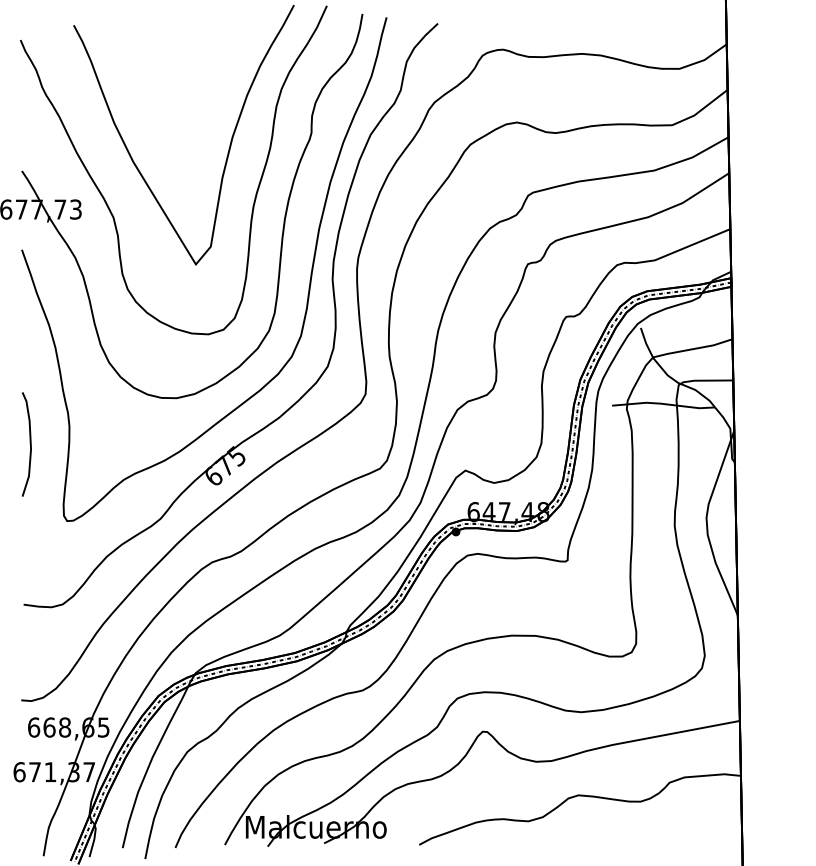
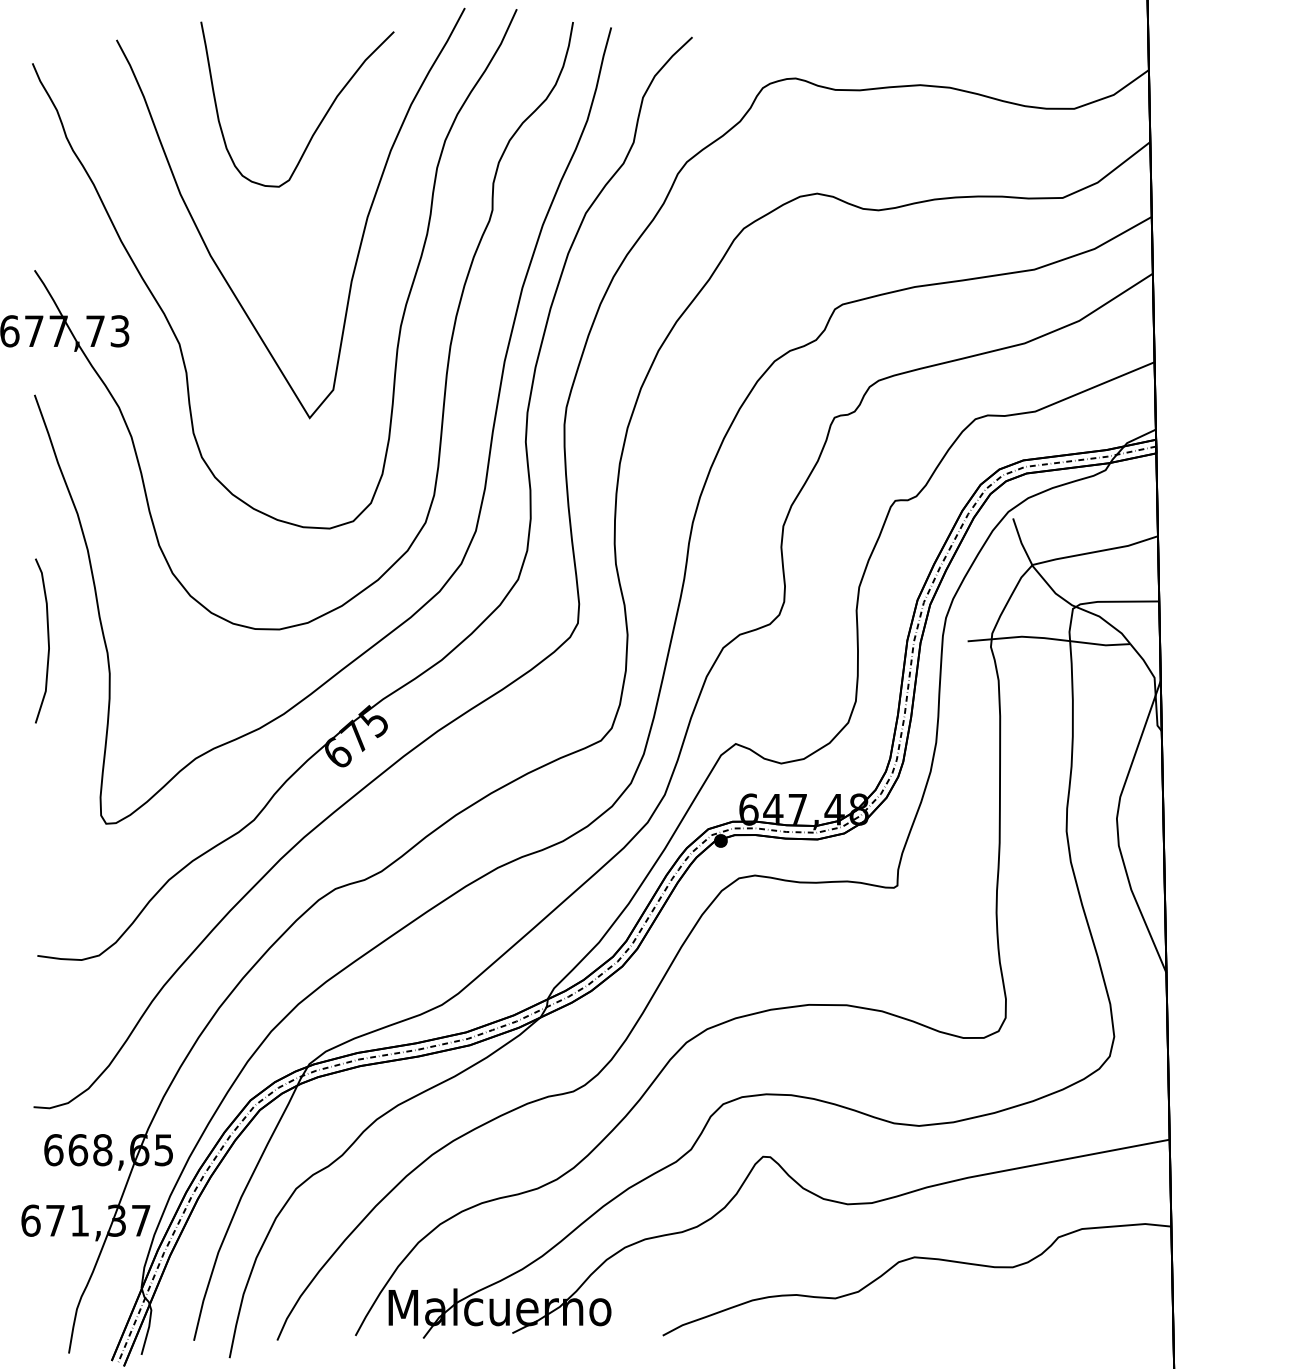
curve: (203, 74) -> (321, 117), added
curve: (29, 444) -> (46, 641), moved

